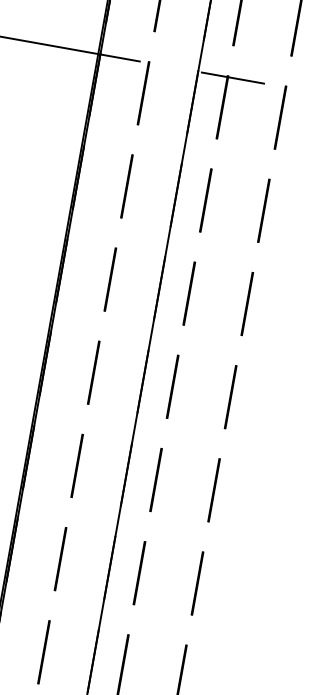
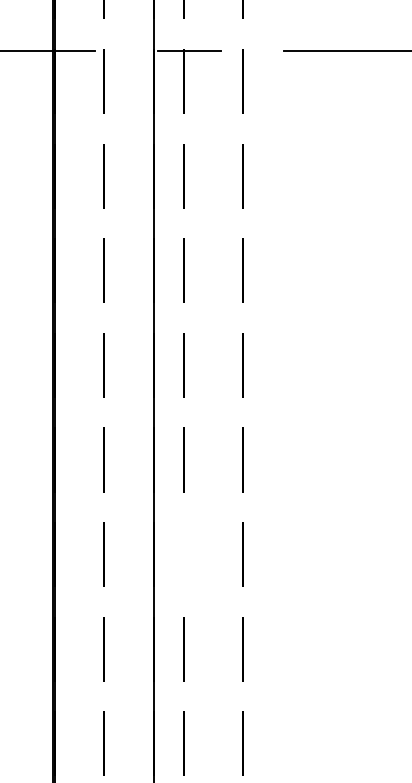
line: (138, 572) -> (183, 554), removed

